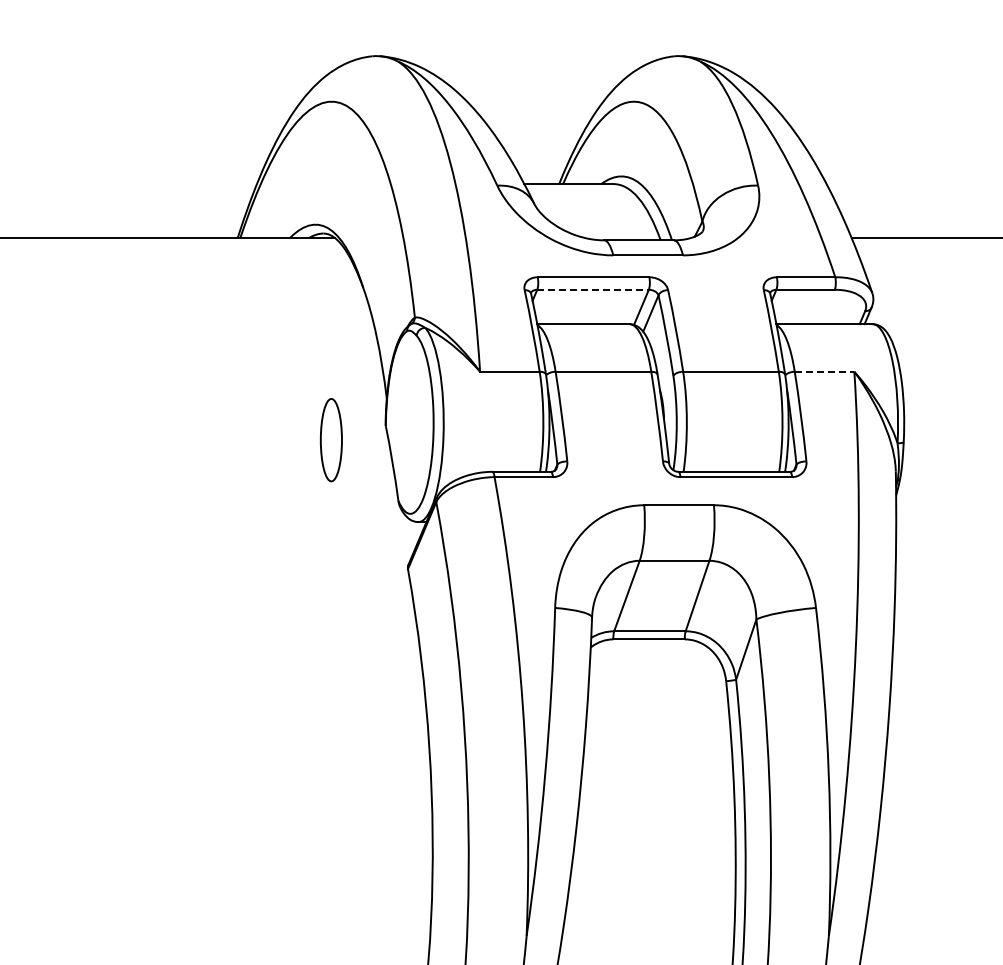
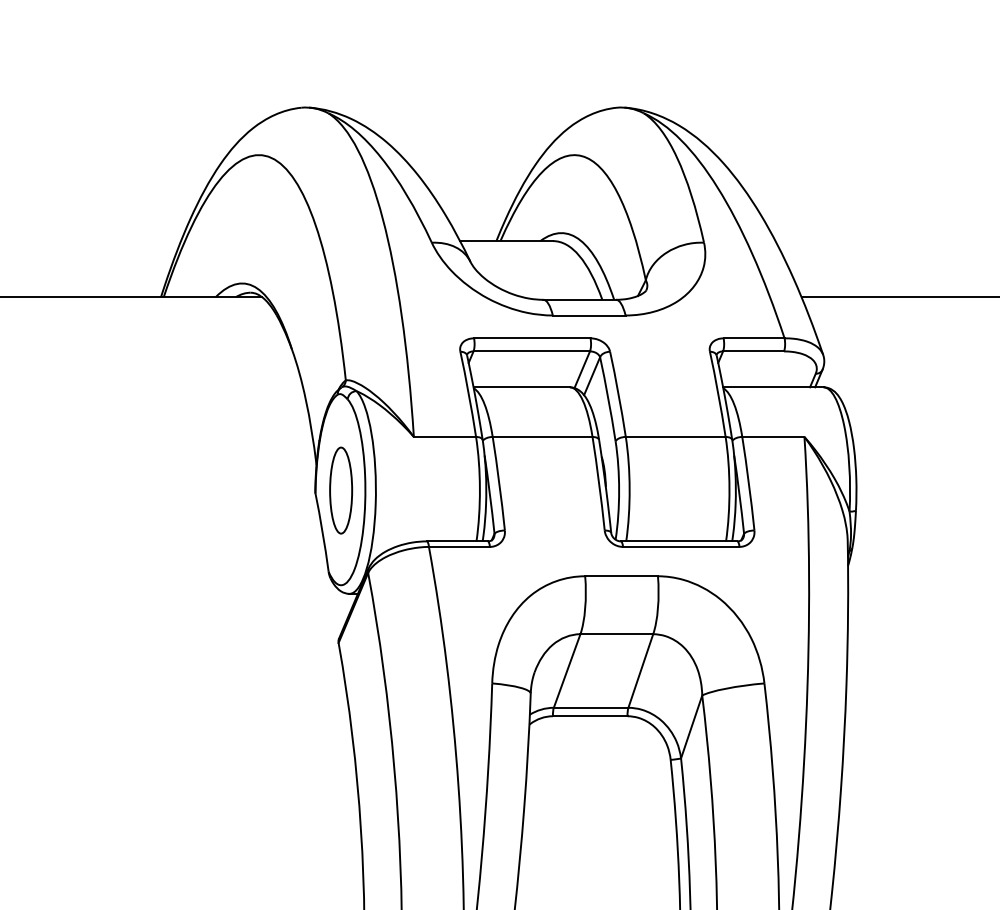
line: (593, 289) -> (532, 351), dashed -> solid
line: (824, 371) -> (773, 436), dashed -> solid
part: (330, 440) -> (340, 490), moved

